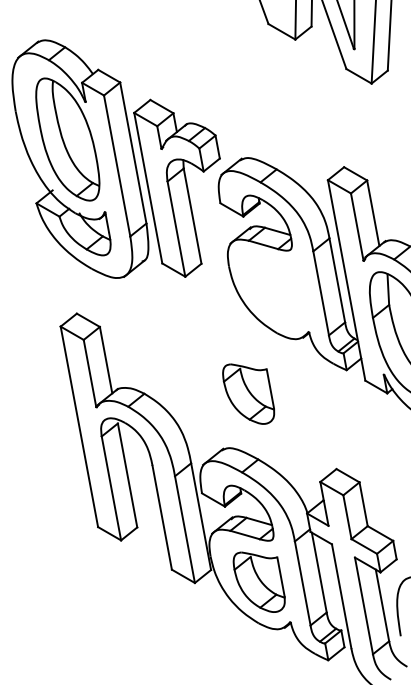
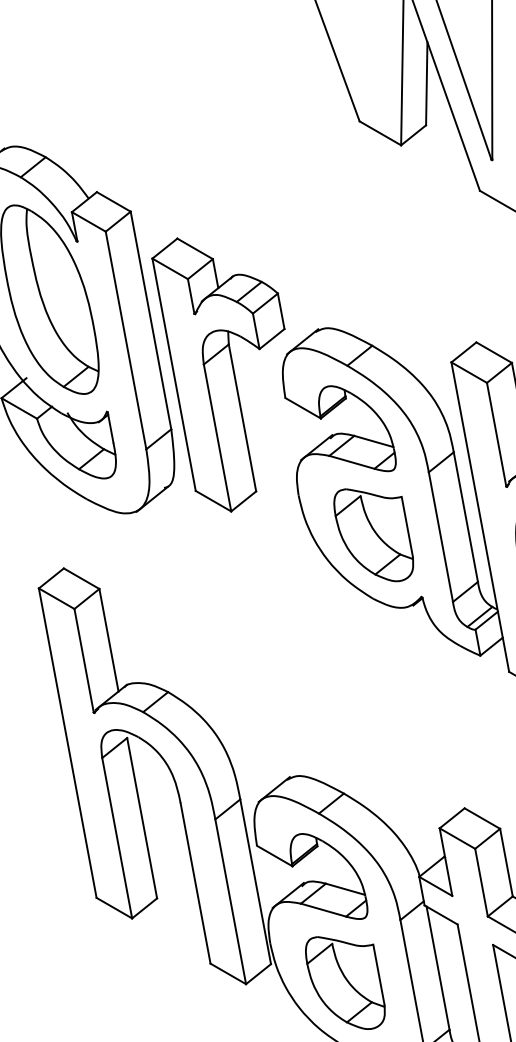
part: (248, 393) -> (373, 534), moved

